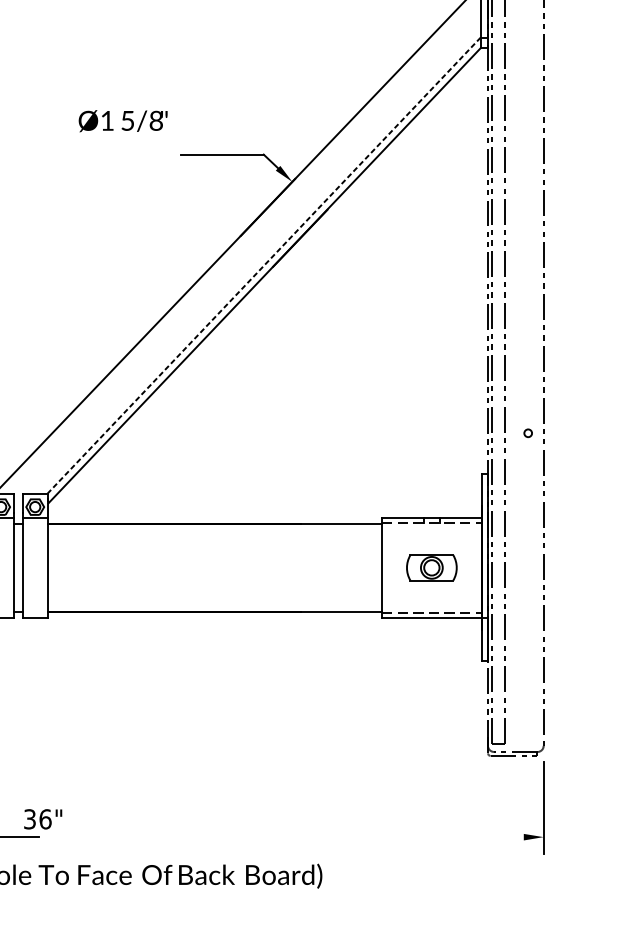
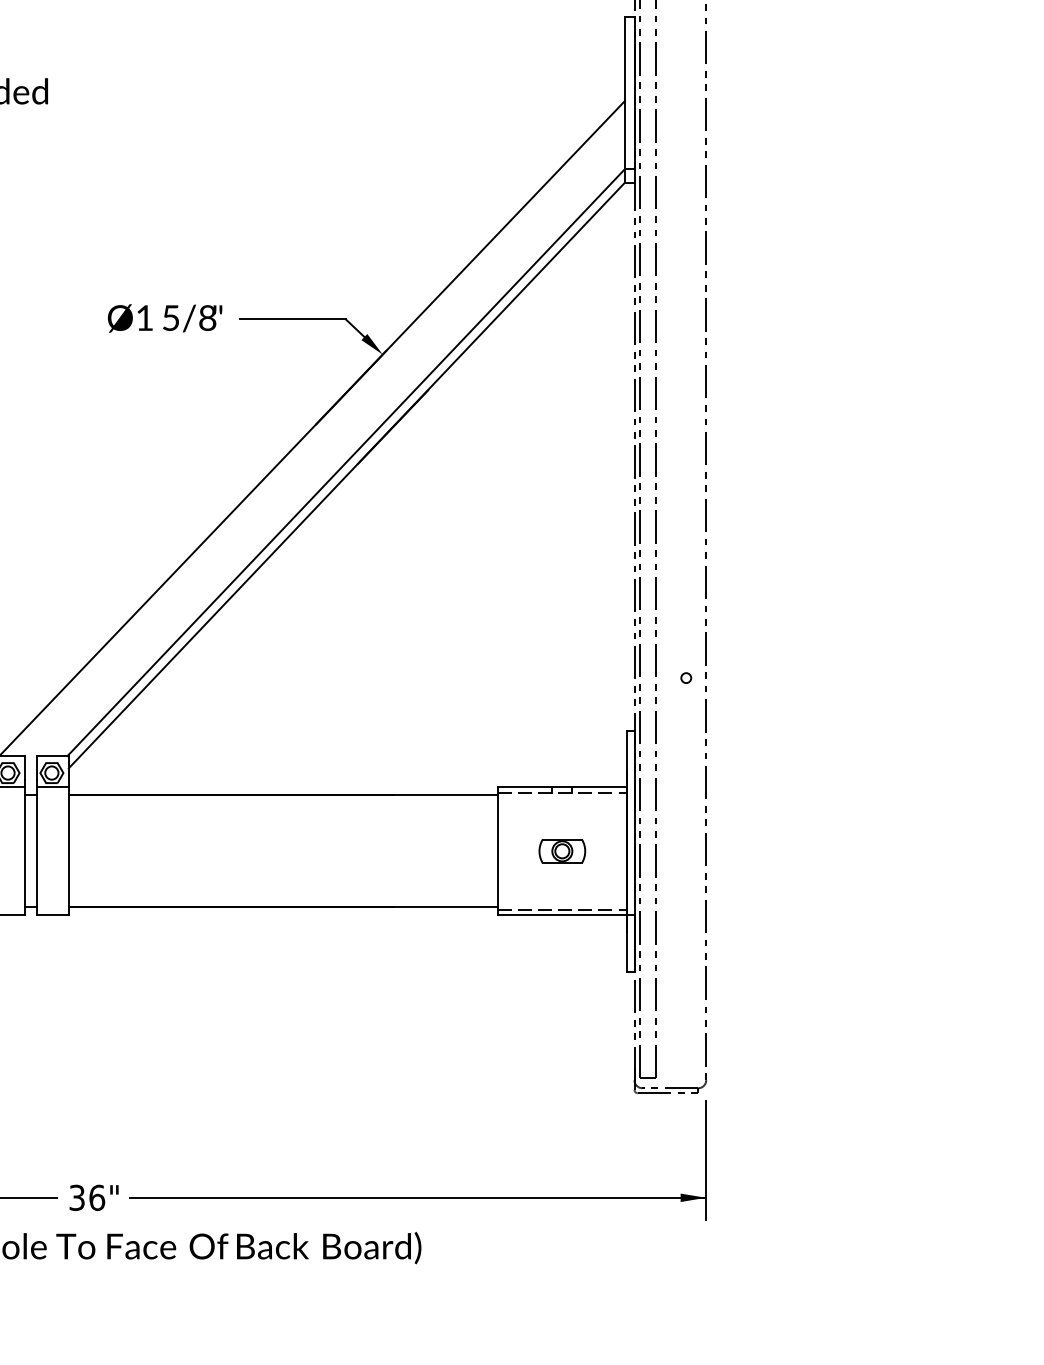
text: (122, 121) -> (164, 318), moved
line: (264, 265) -> (346, 462), dashed -> solid
part: (432, 568) -> (562, 851), size x0.71
text: (42, 819) -> (93, 1197), moved
line: (319, 836) -> (417, 1197), added

